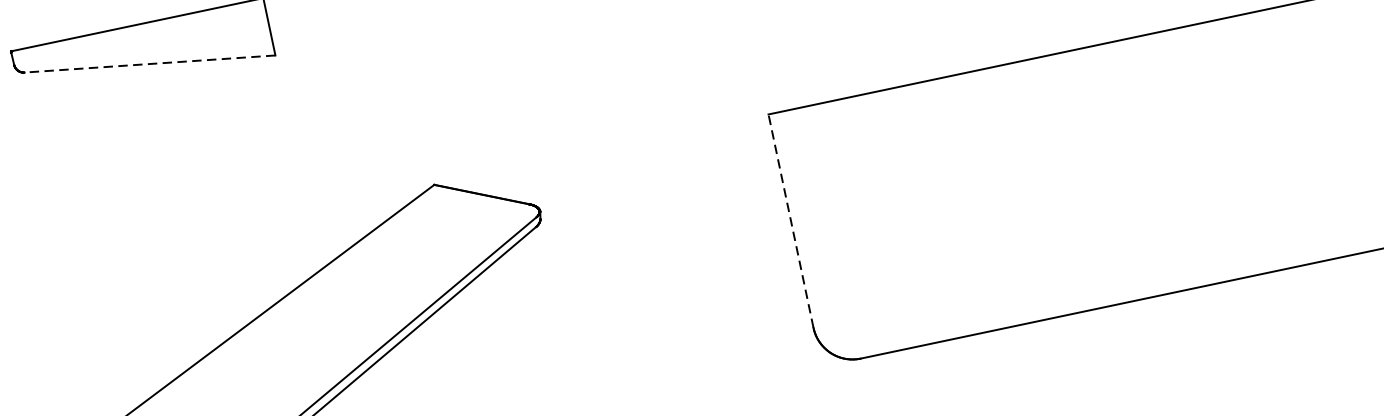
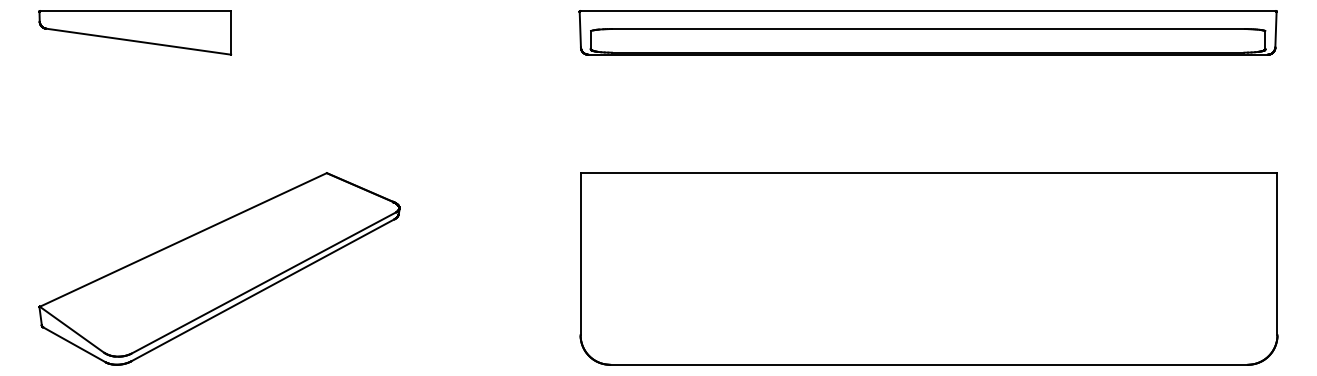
line: (149, 63) -> (138, 41), dashed -> solid
line: (790, 220) -> (580, 253), dashed -> solid

